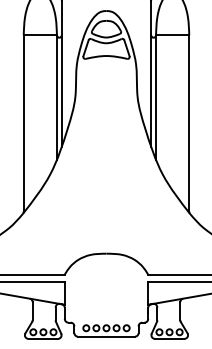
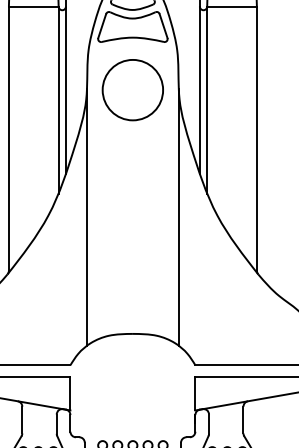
circle: (106, 91) -> (132, 90), added
line: (75, 175) -> (86, 216), added
line: (137, 175) -> (179, 216), added

